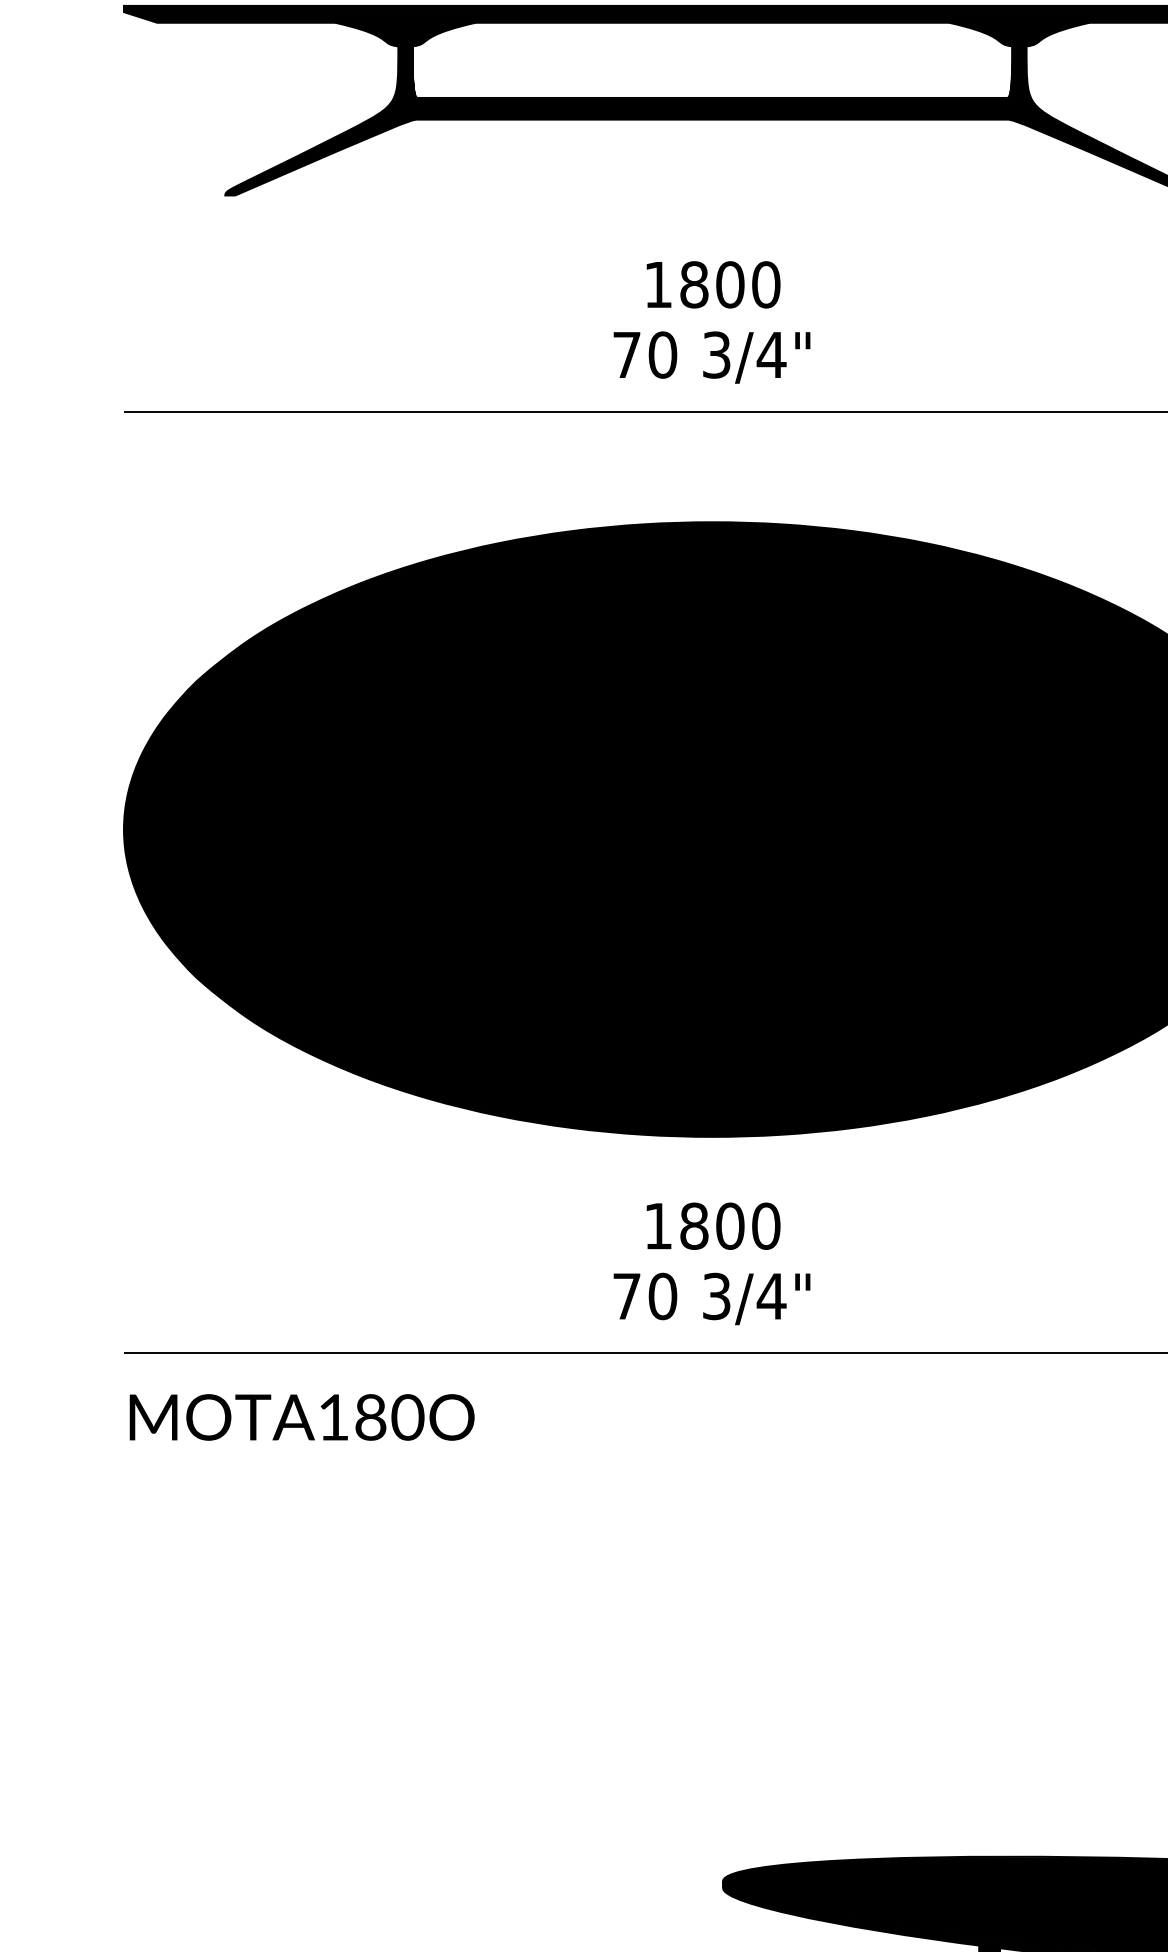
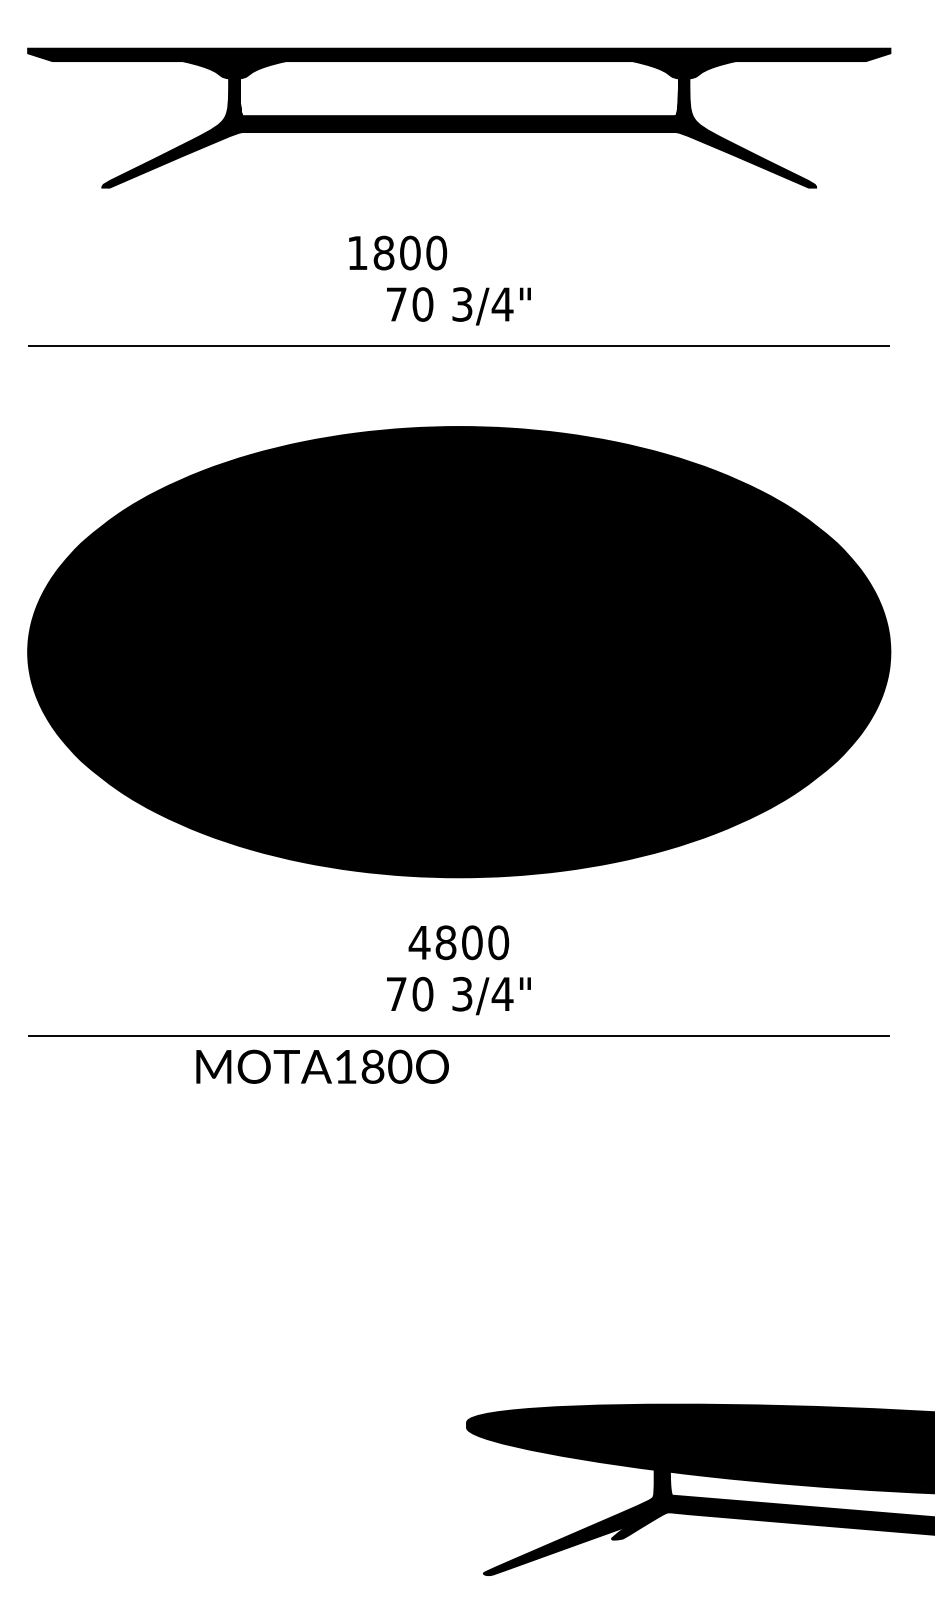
text: (714, 284) -> (398, 252), moved
text: (658, 1225) -> (419, 942), 1800 -> 4800
text: (301, 1416) -> (322, 1066), moved

